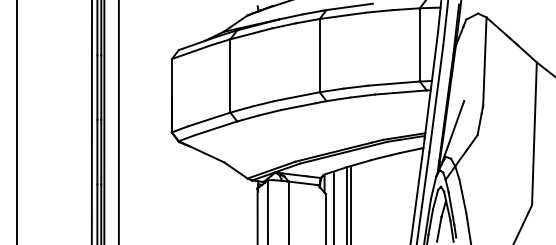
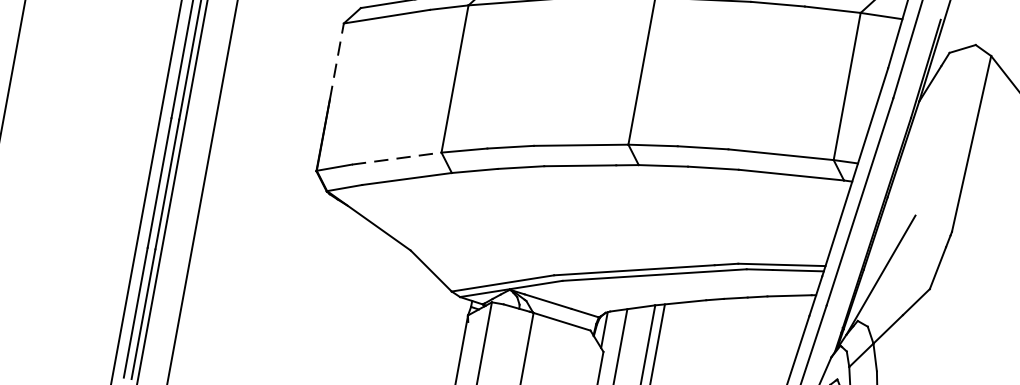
line: (172, 77) -> (338, 60), solid -> dashed
line: (209, 119) -> (396, 158), solid -> dashed

